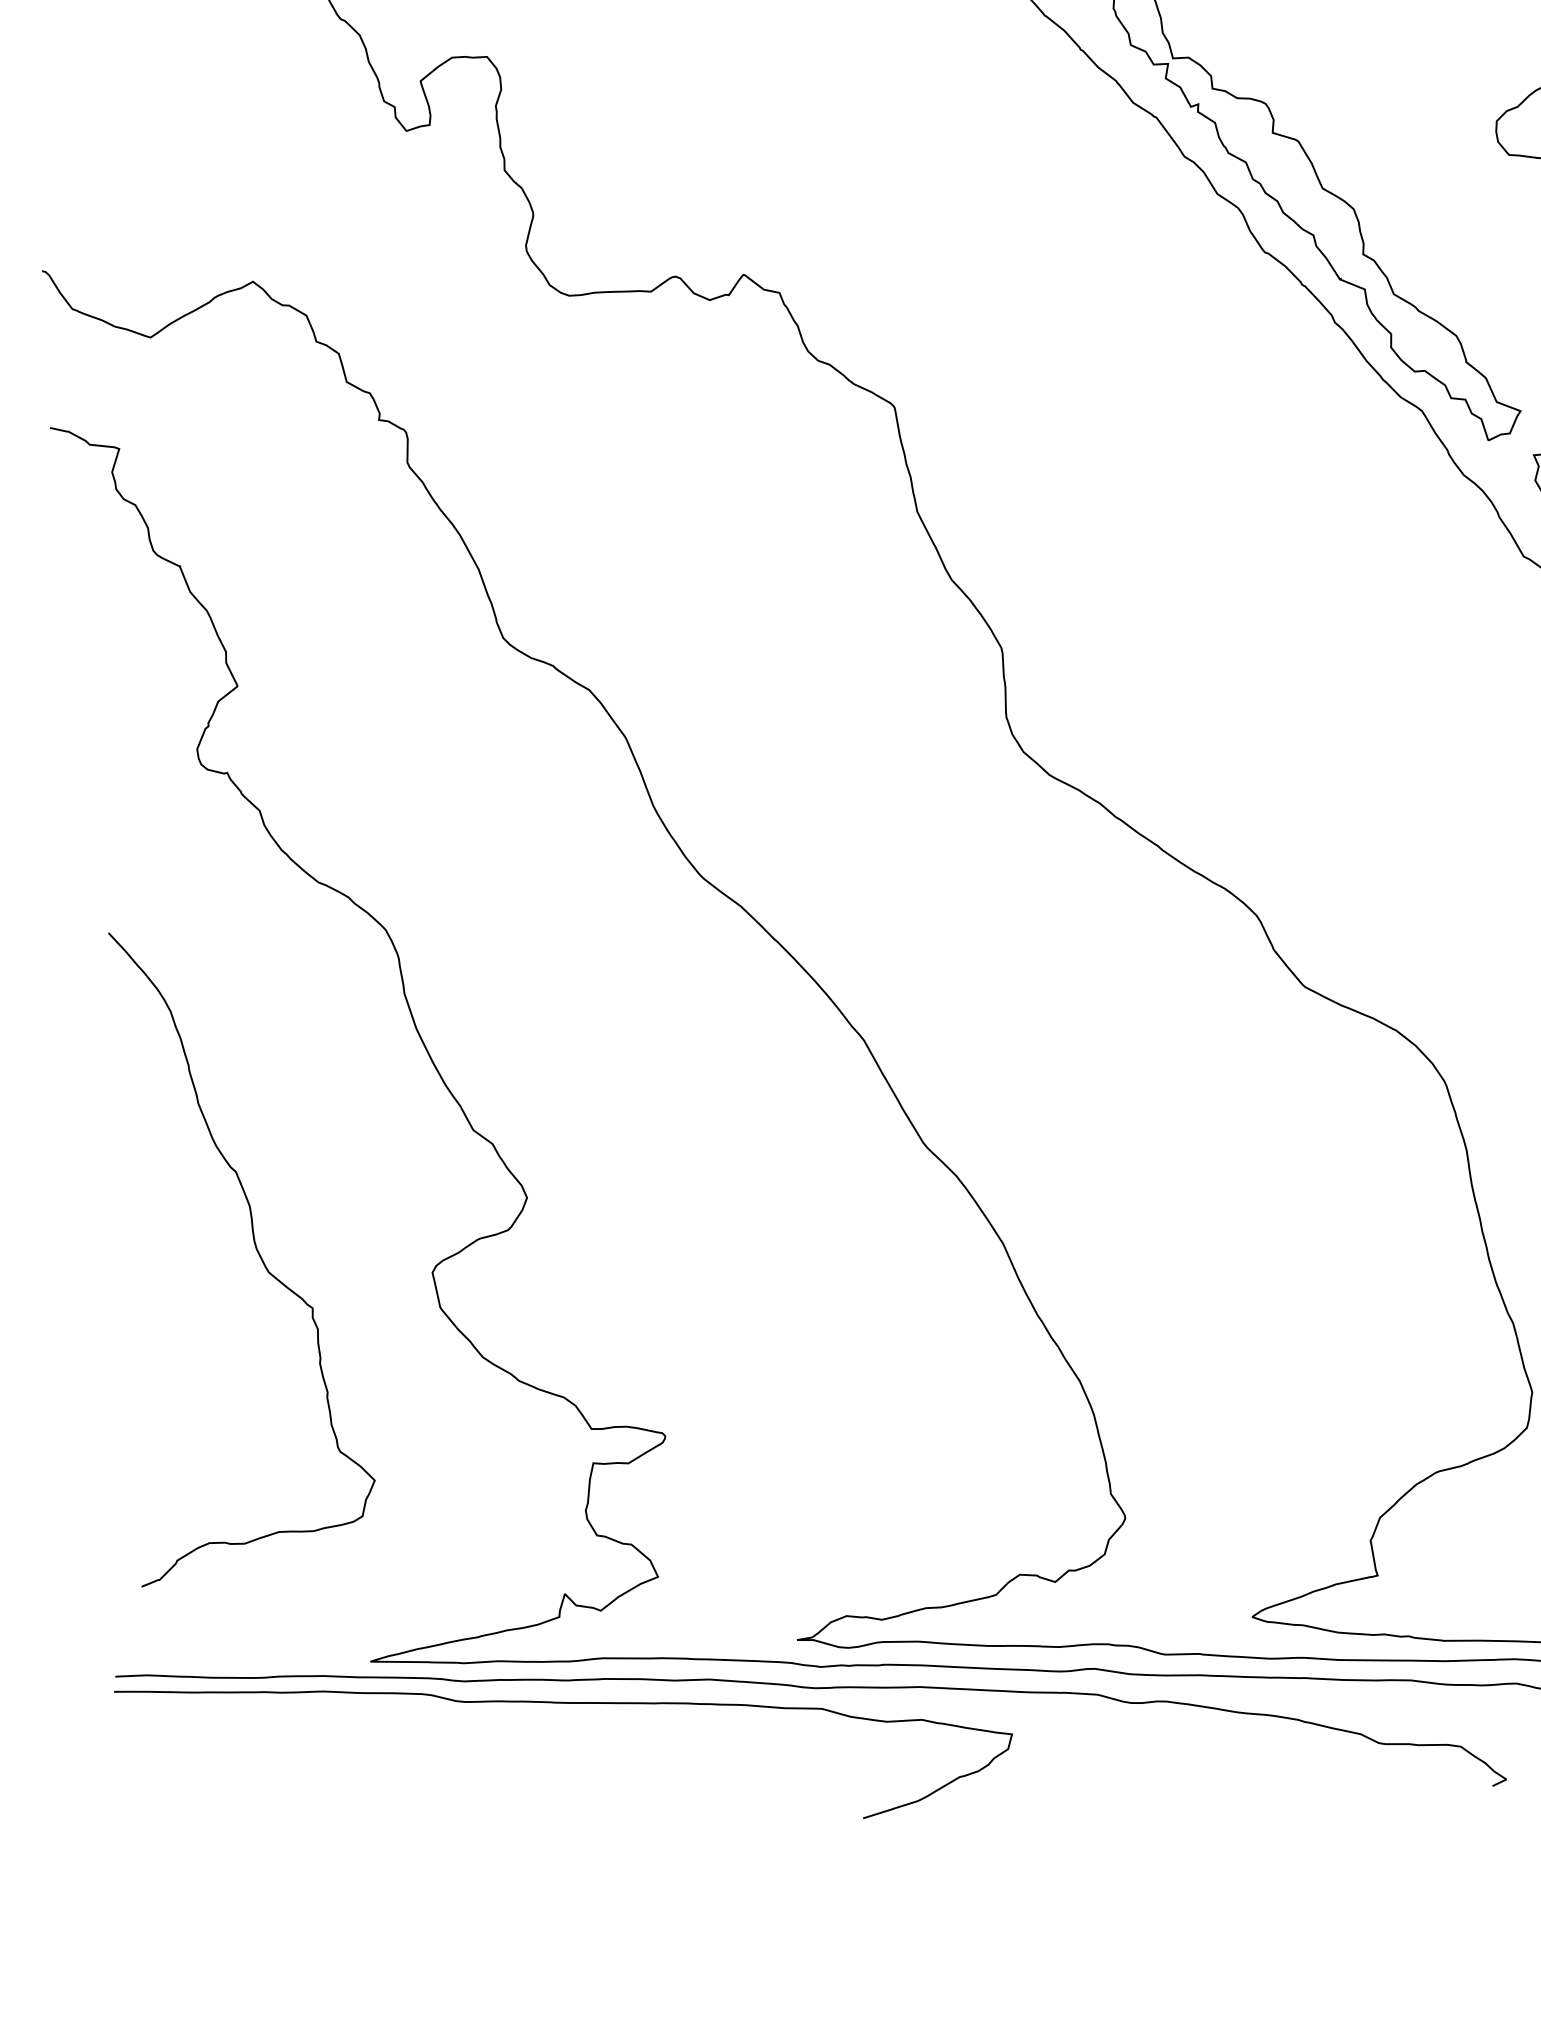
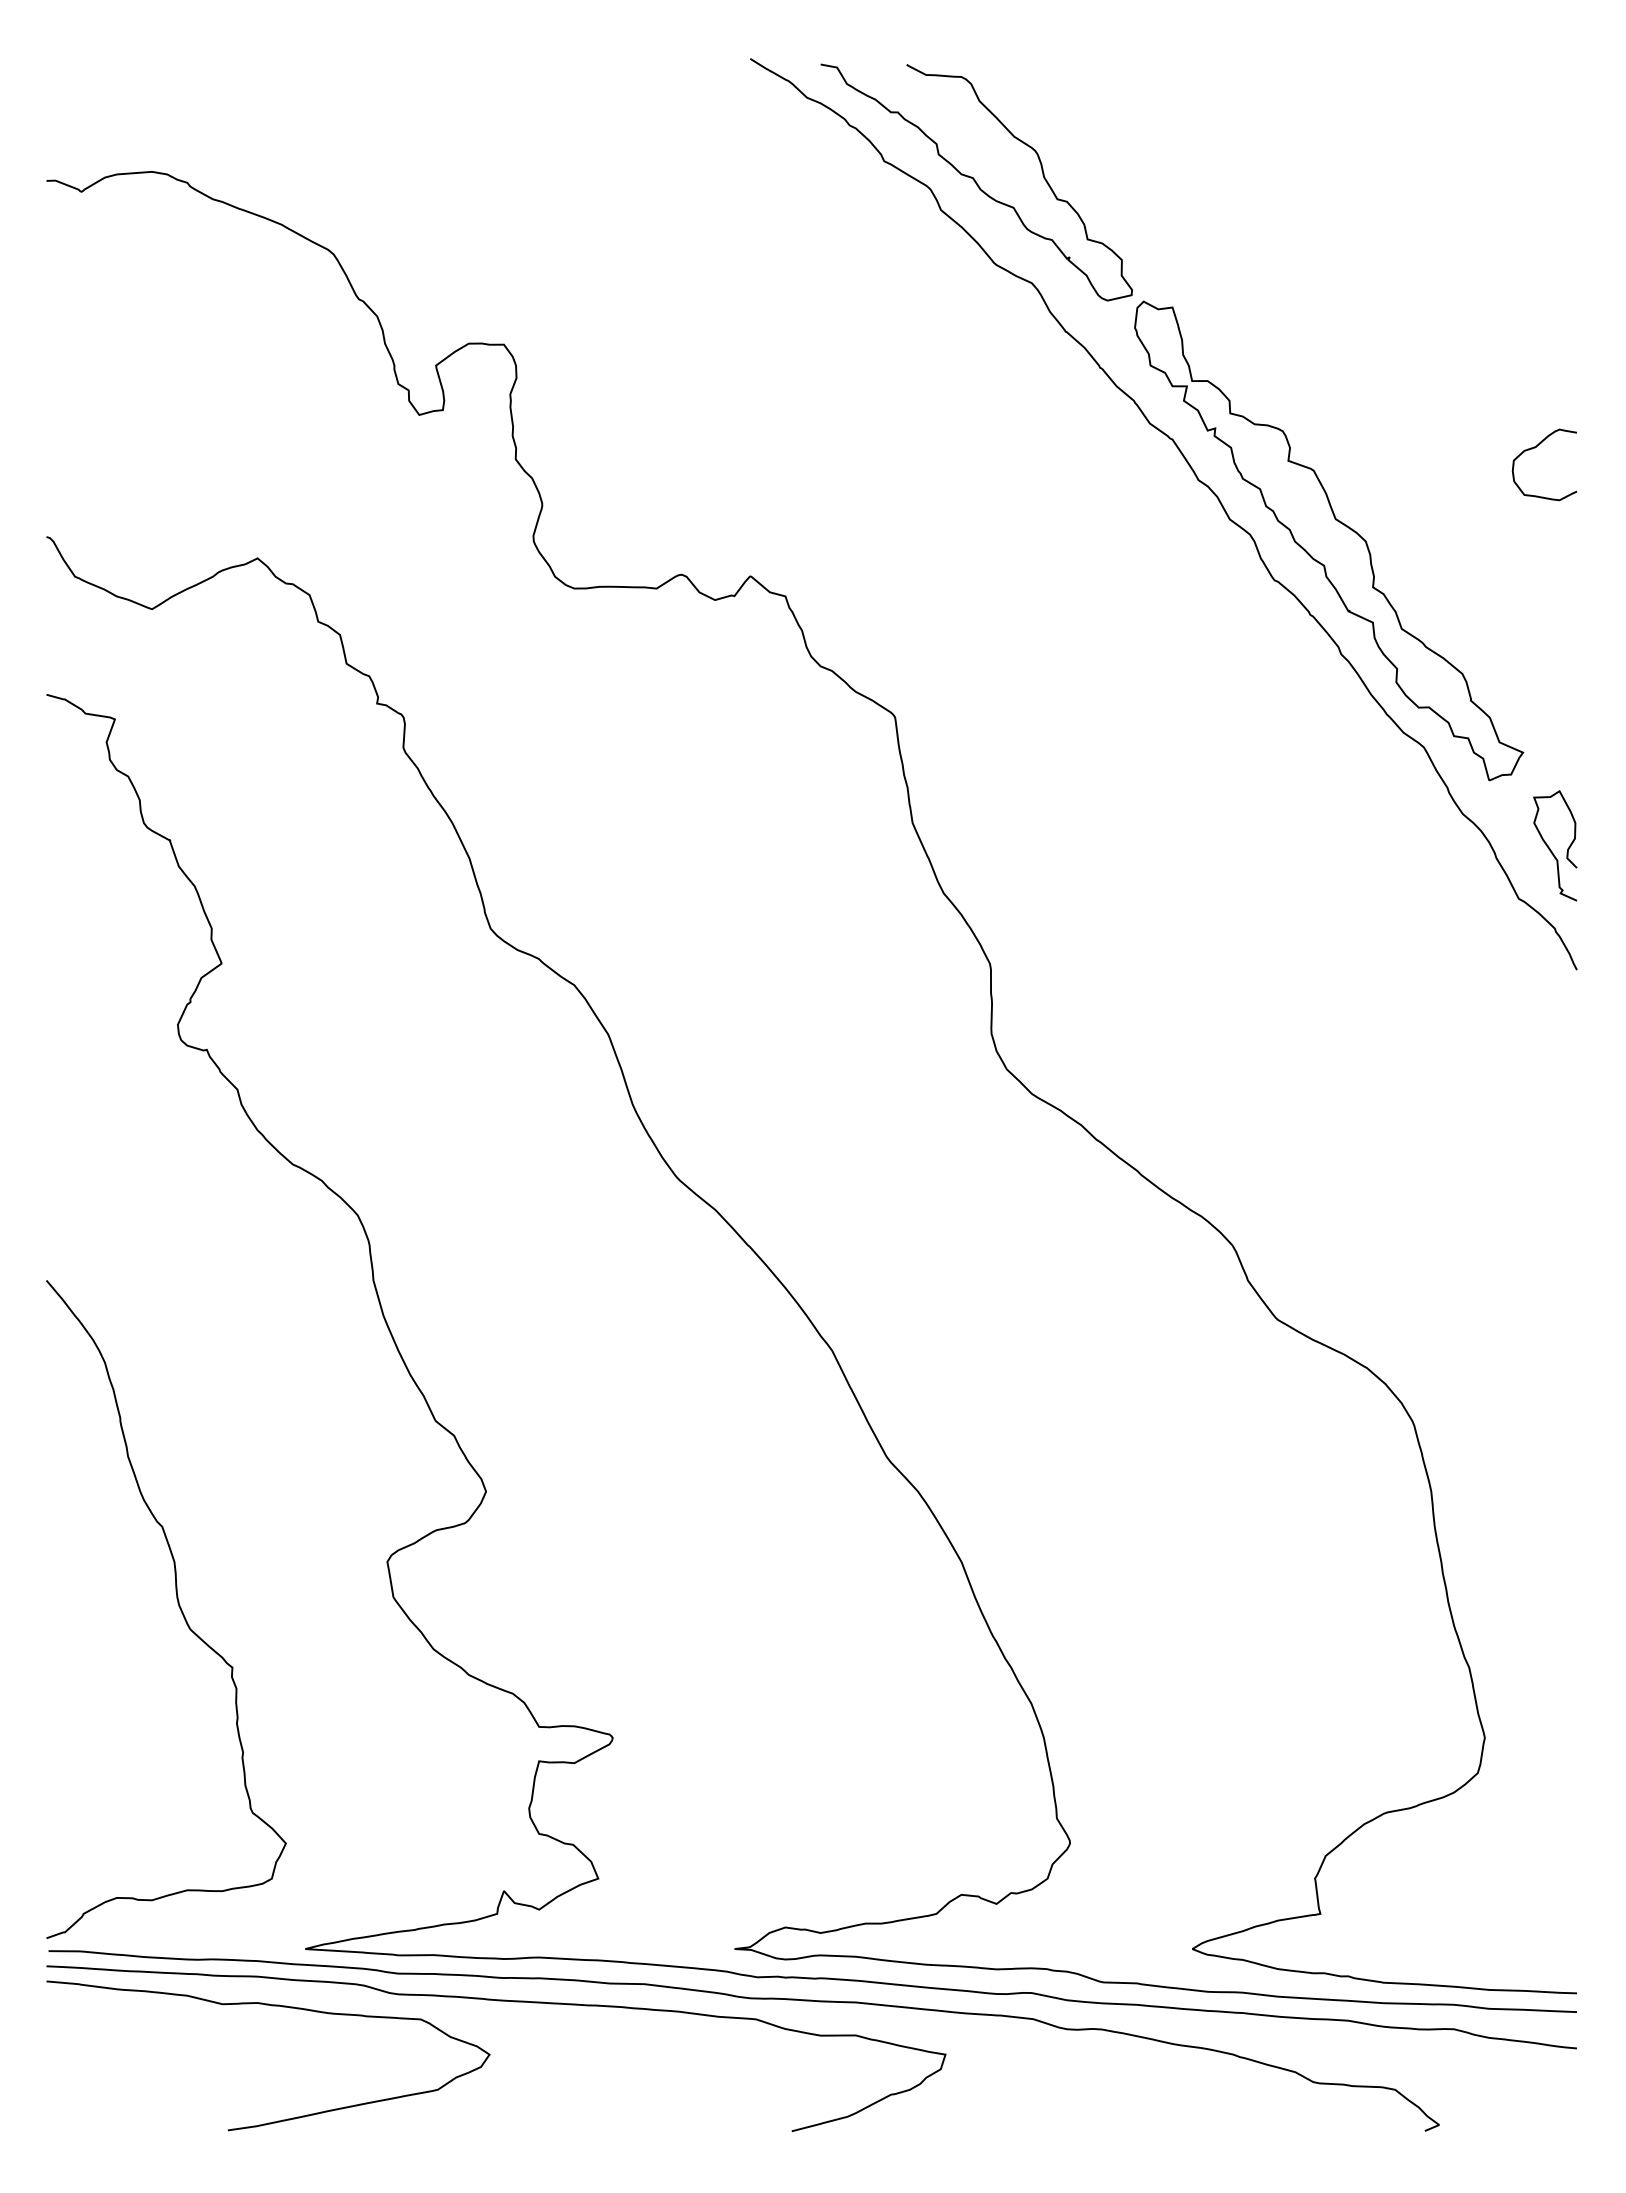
curve: (256, 1250) -> (178, 1606), moved
curve: (339, 1720) -> (271, 2006), added

